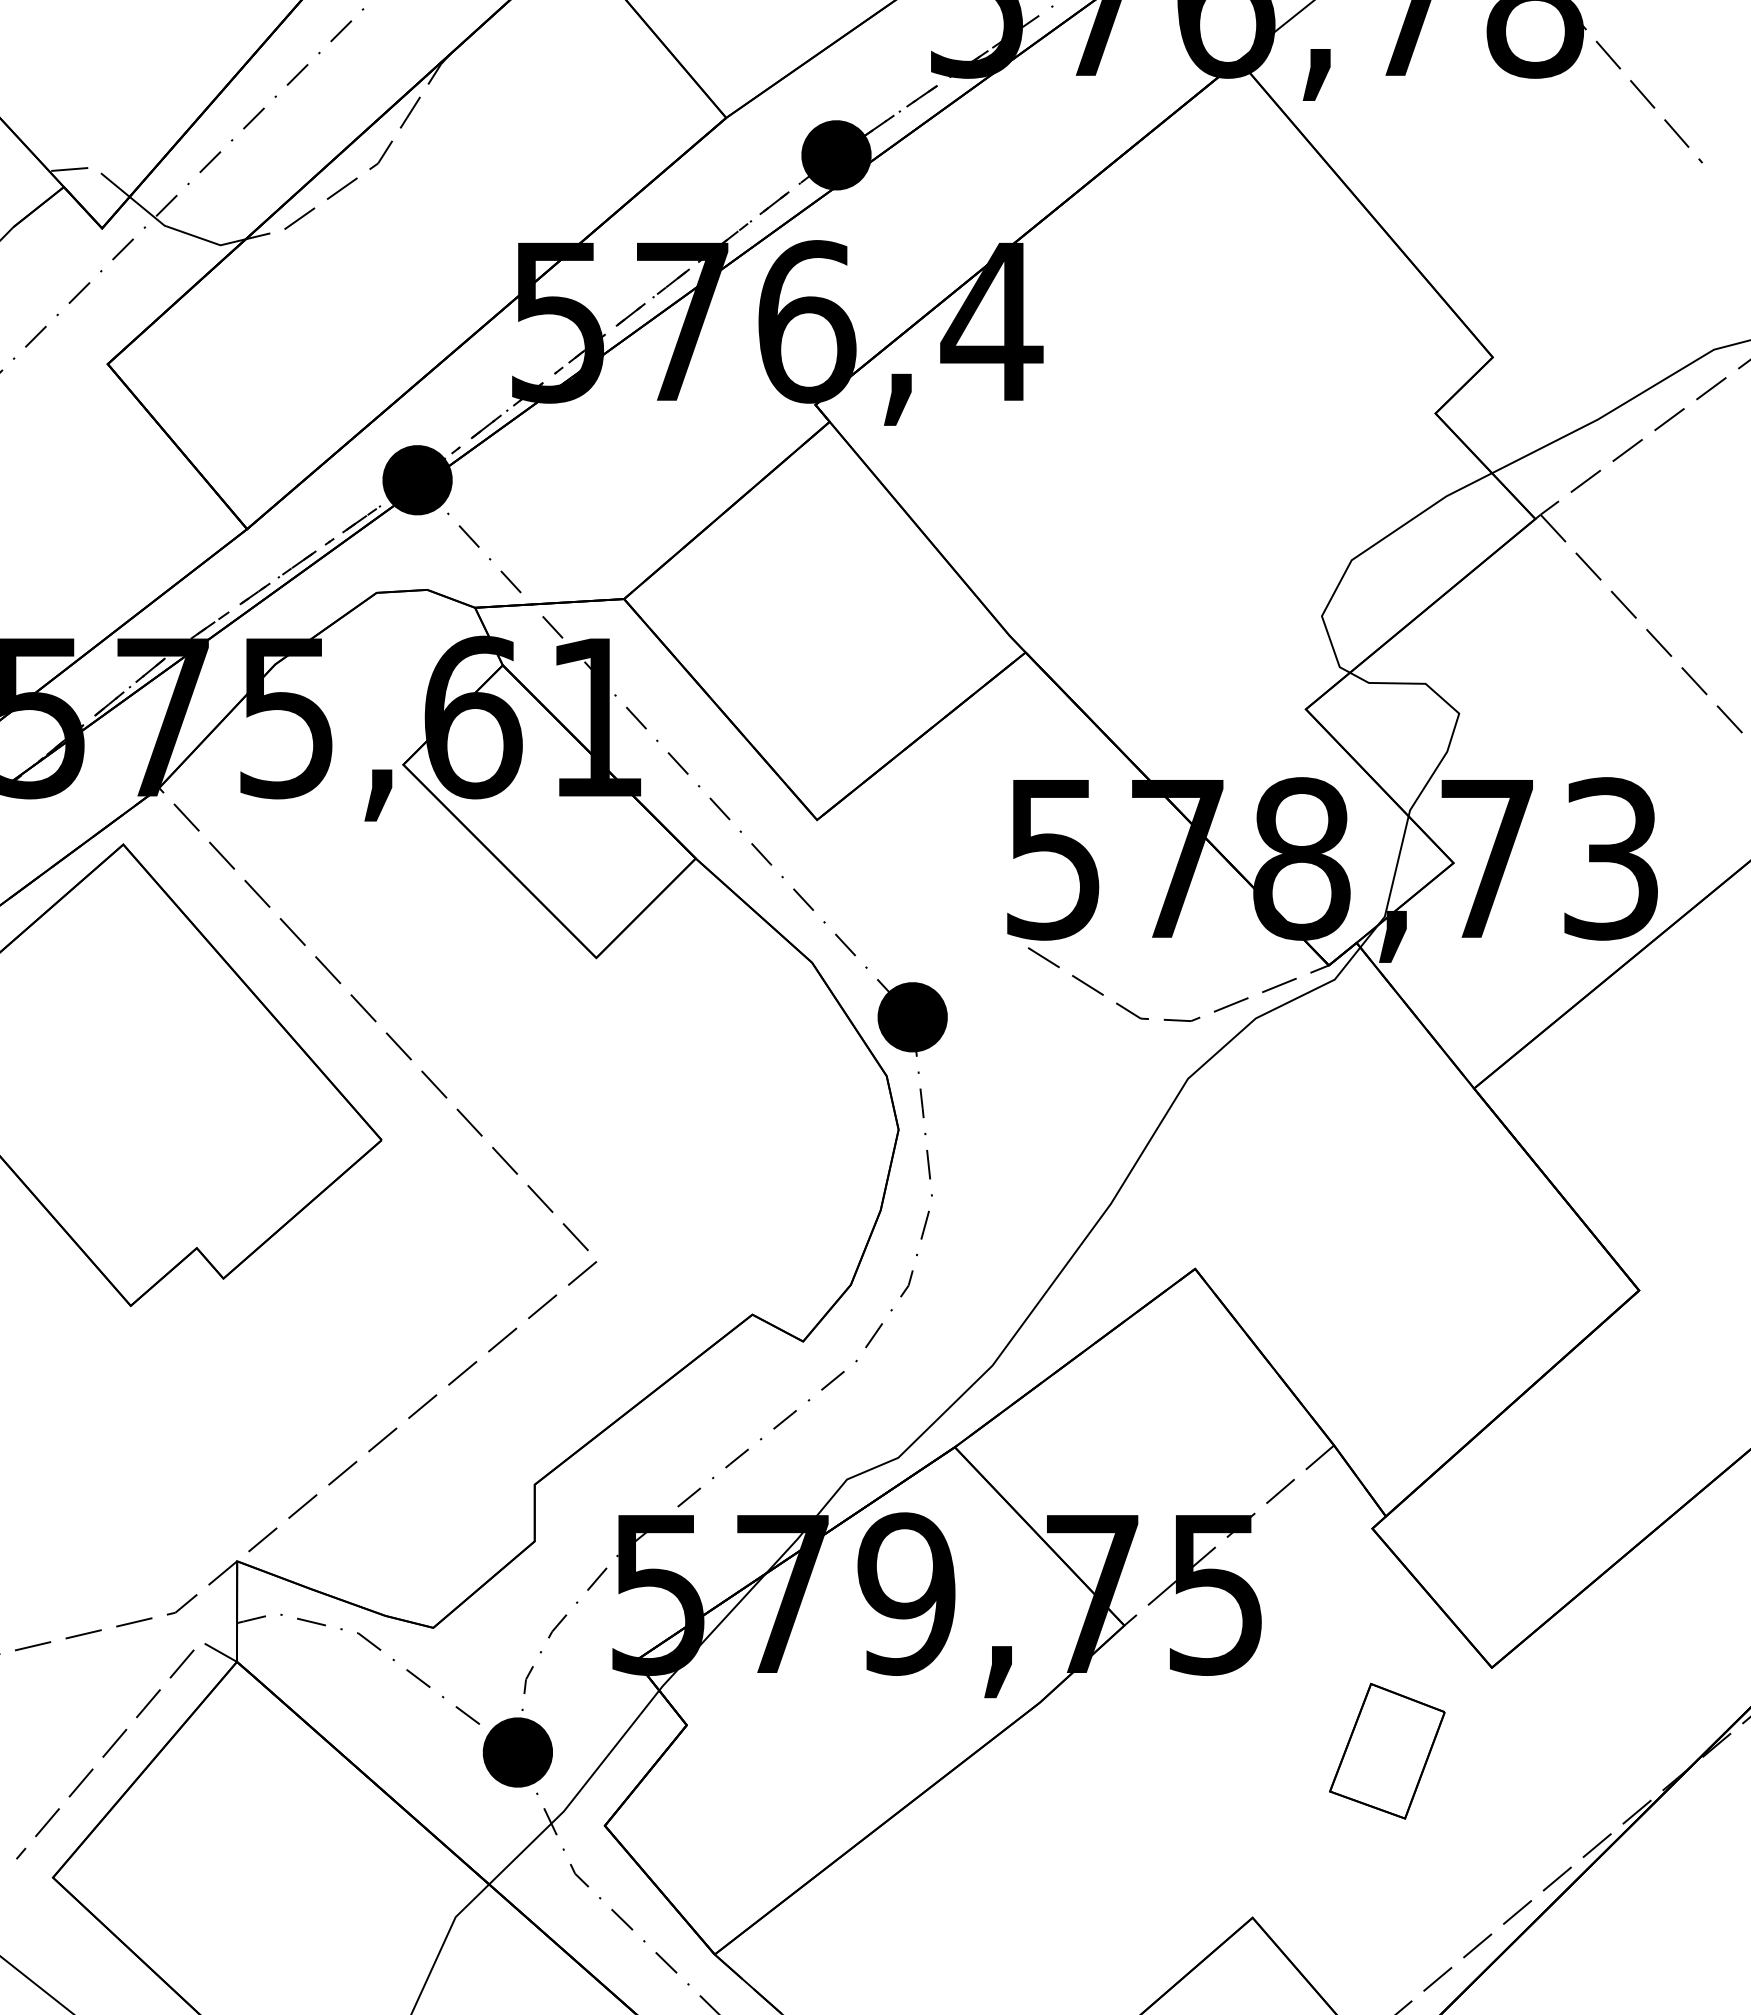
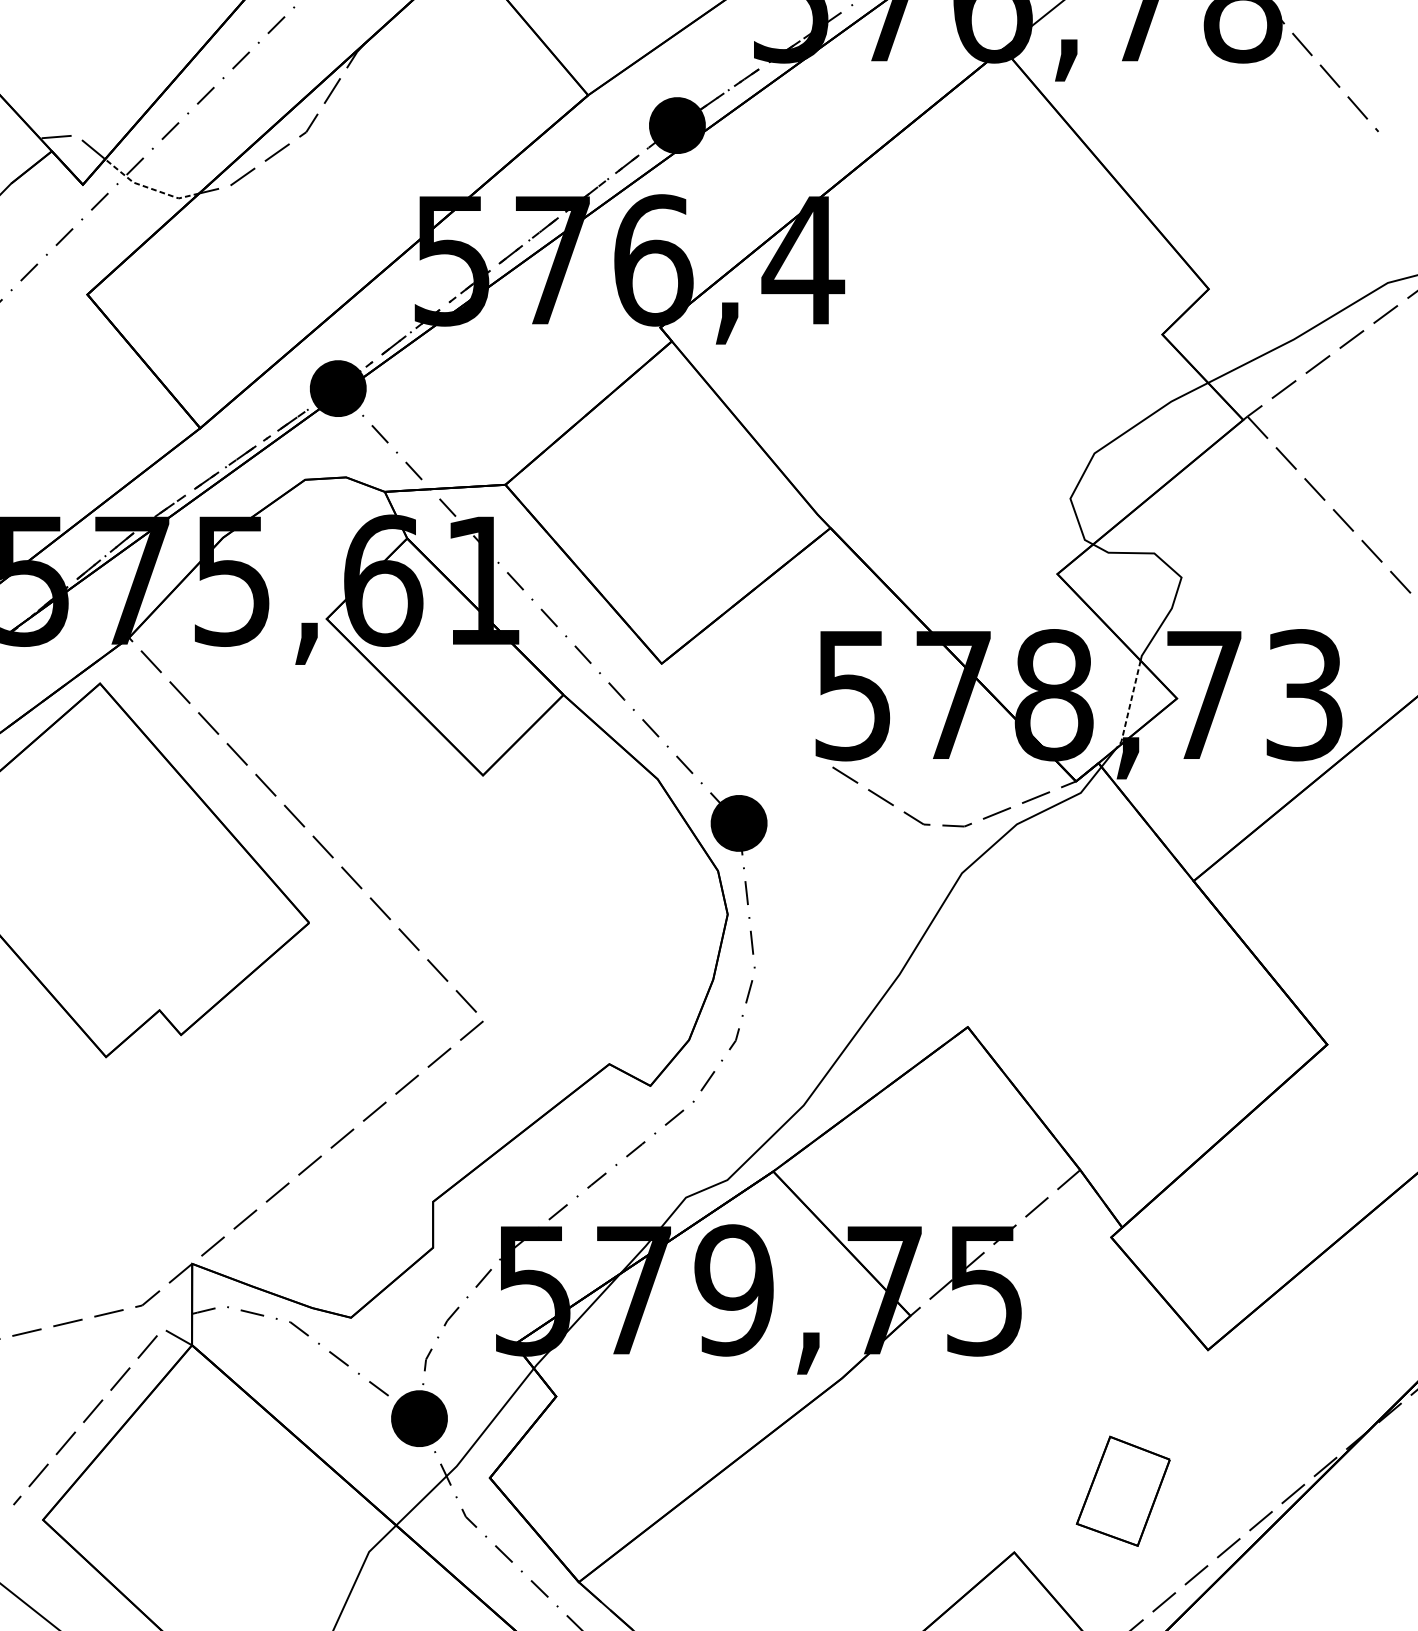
line: (183, 232) -> (148, 188), solid -> dashed
line: (1395, 872) -> (1129, 706), solid -> dashed
part: (1387, 1750) -> (1123, 1490), moved

